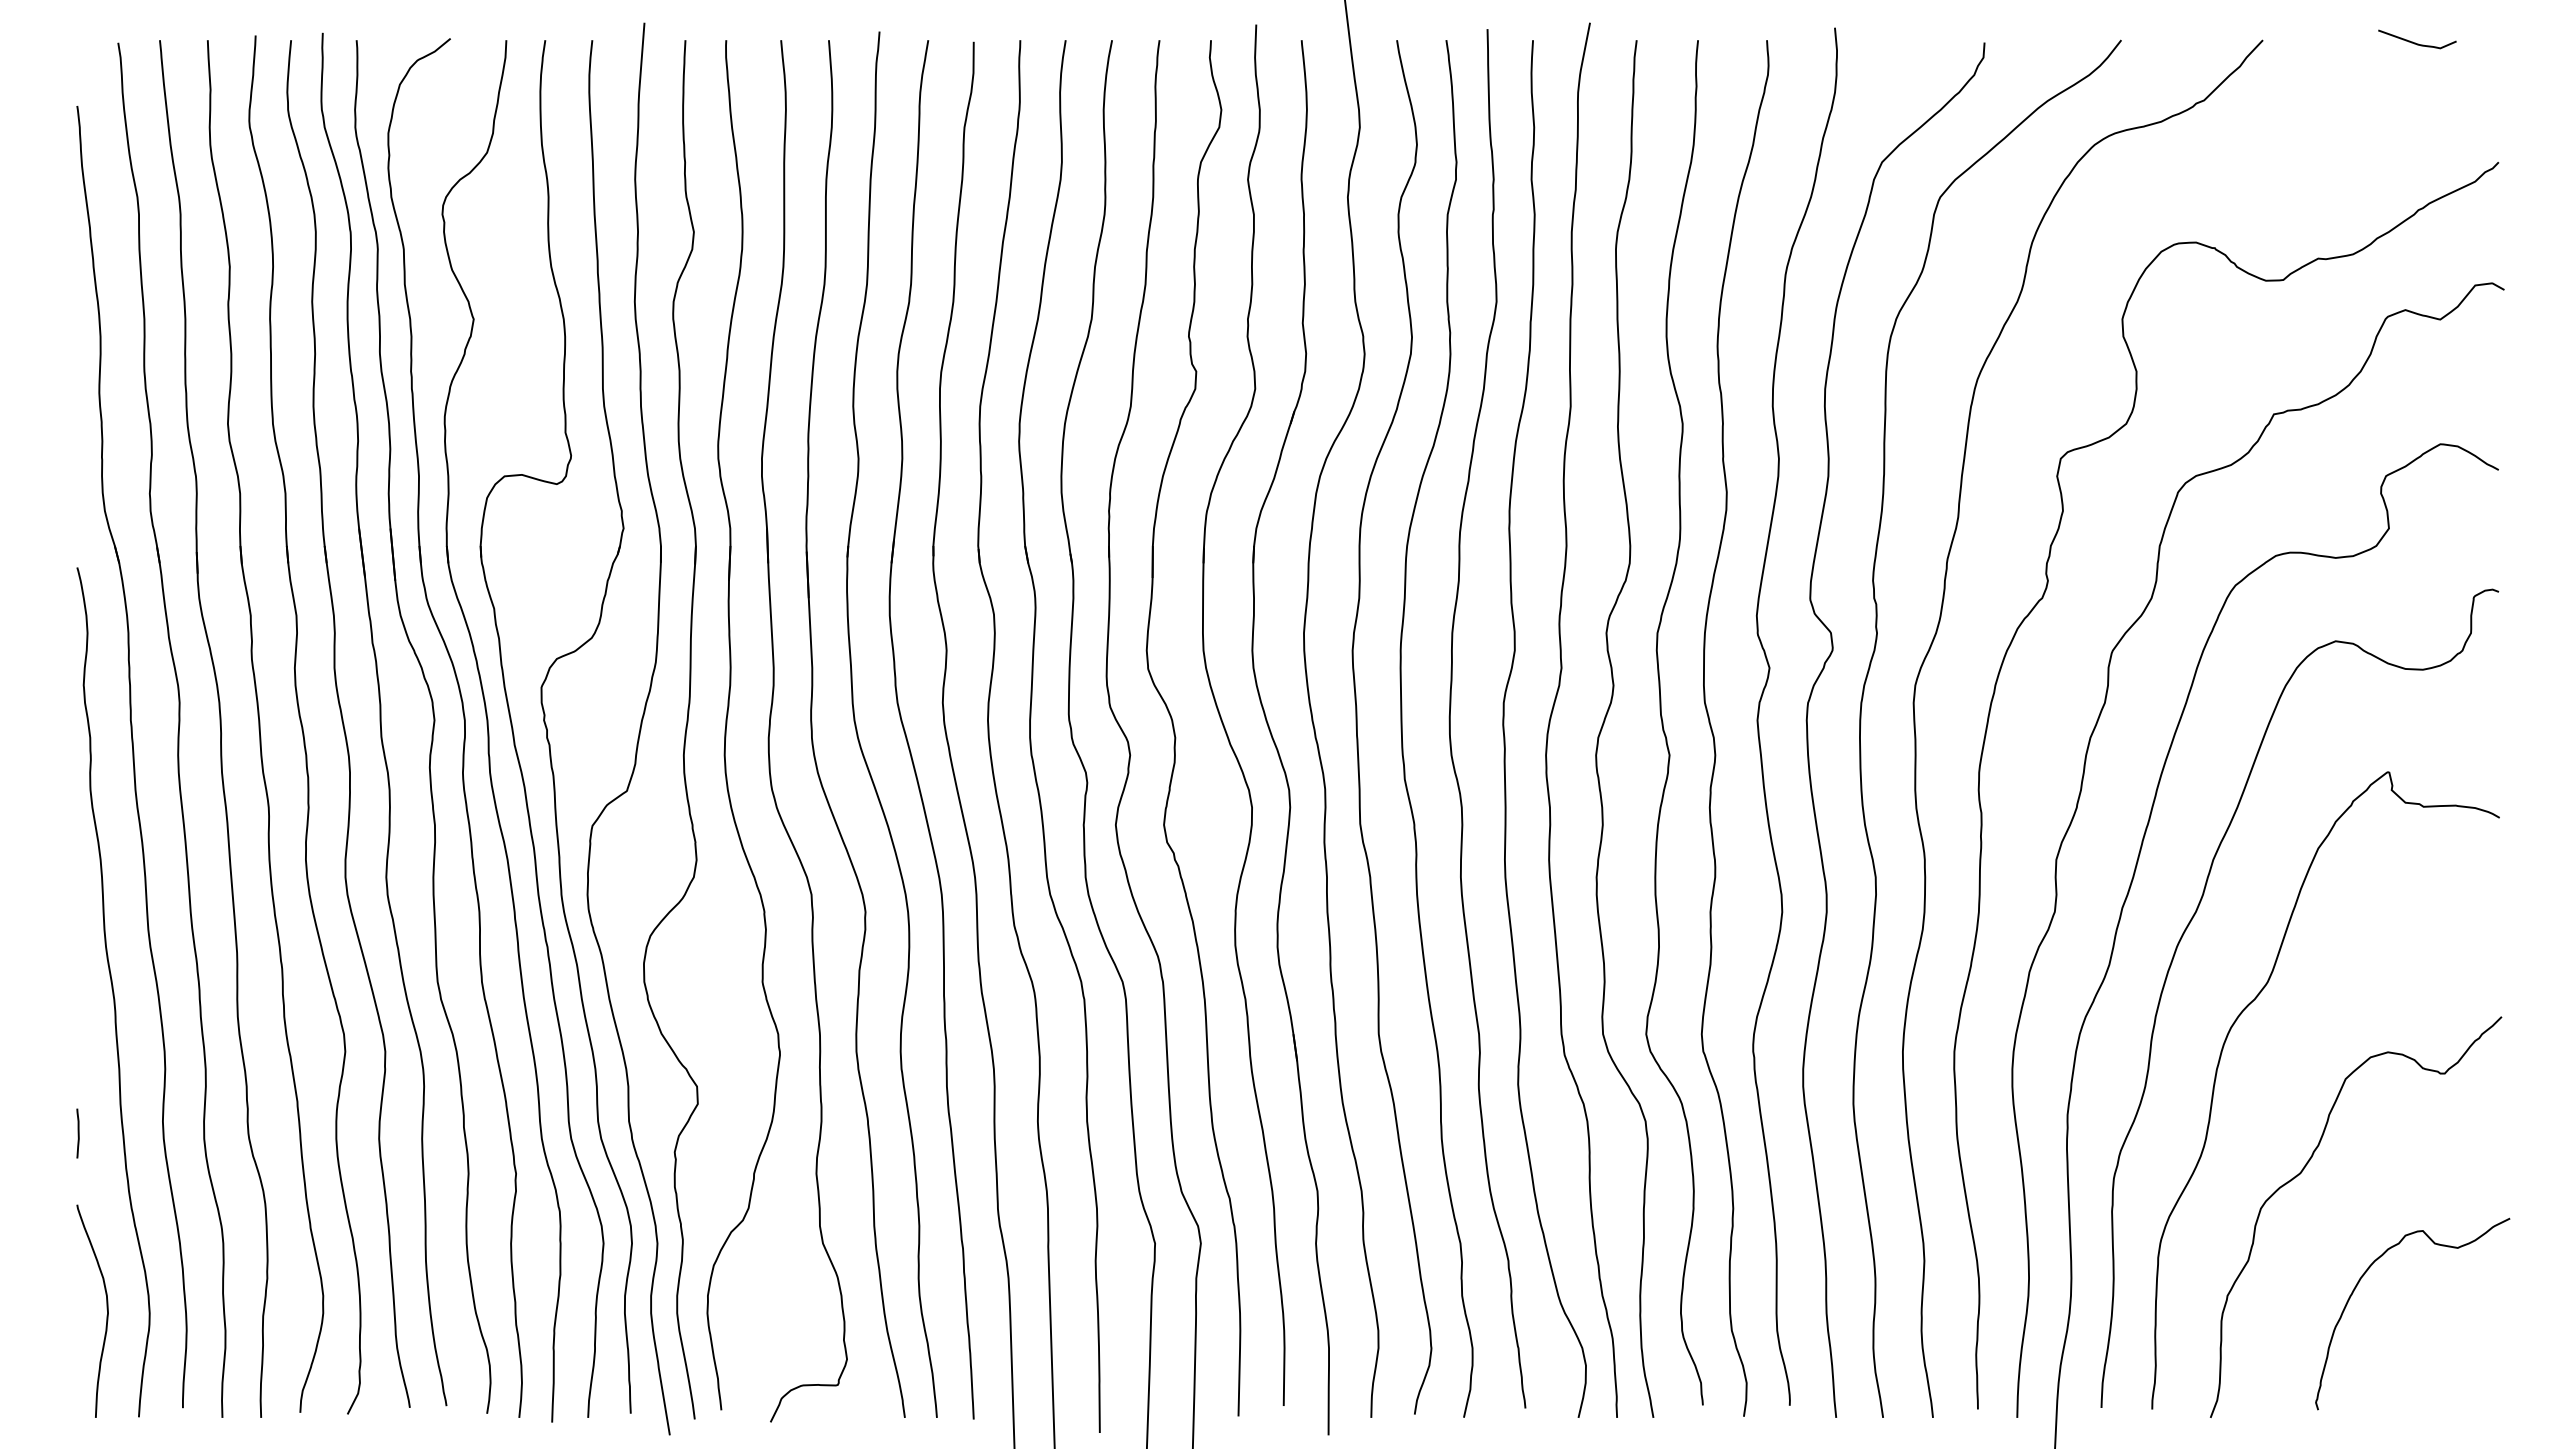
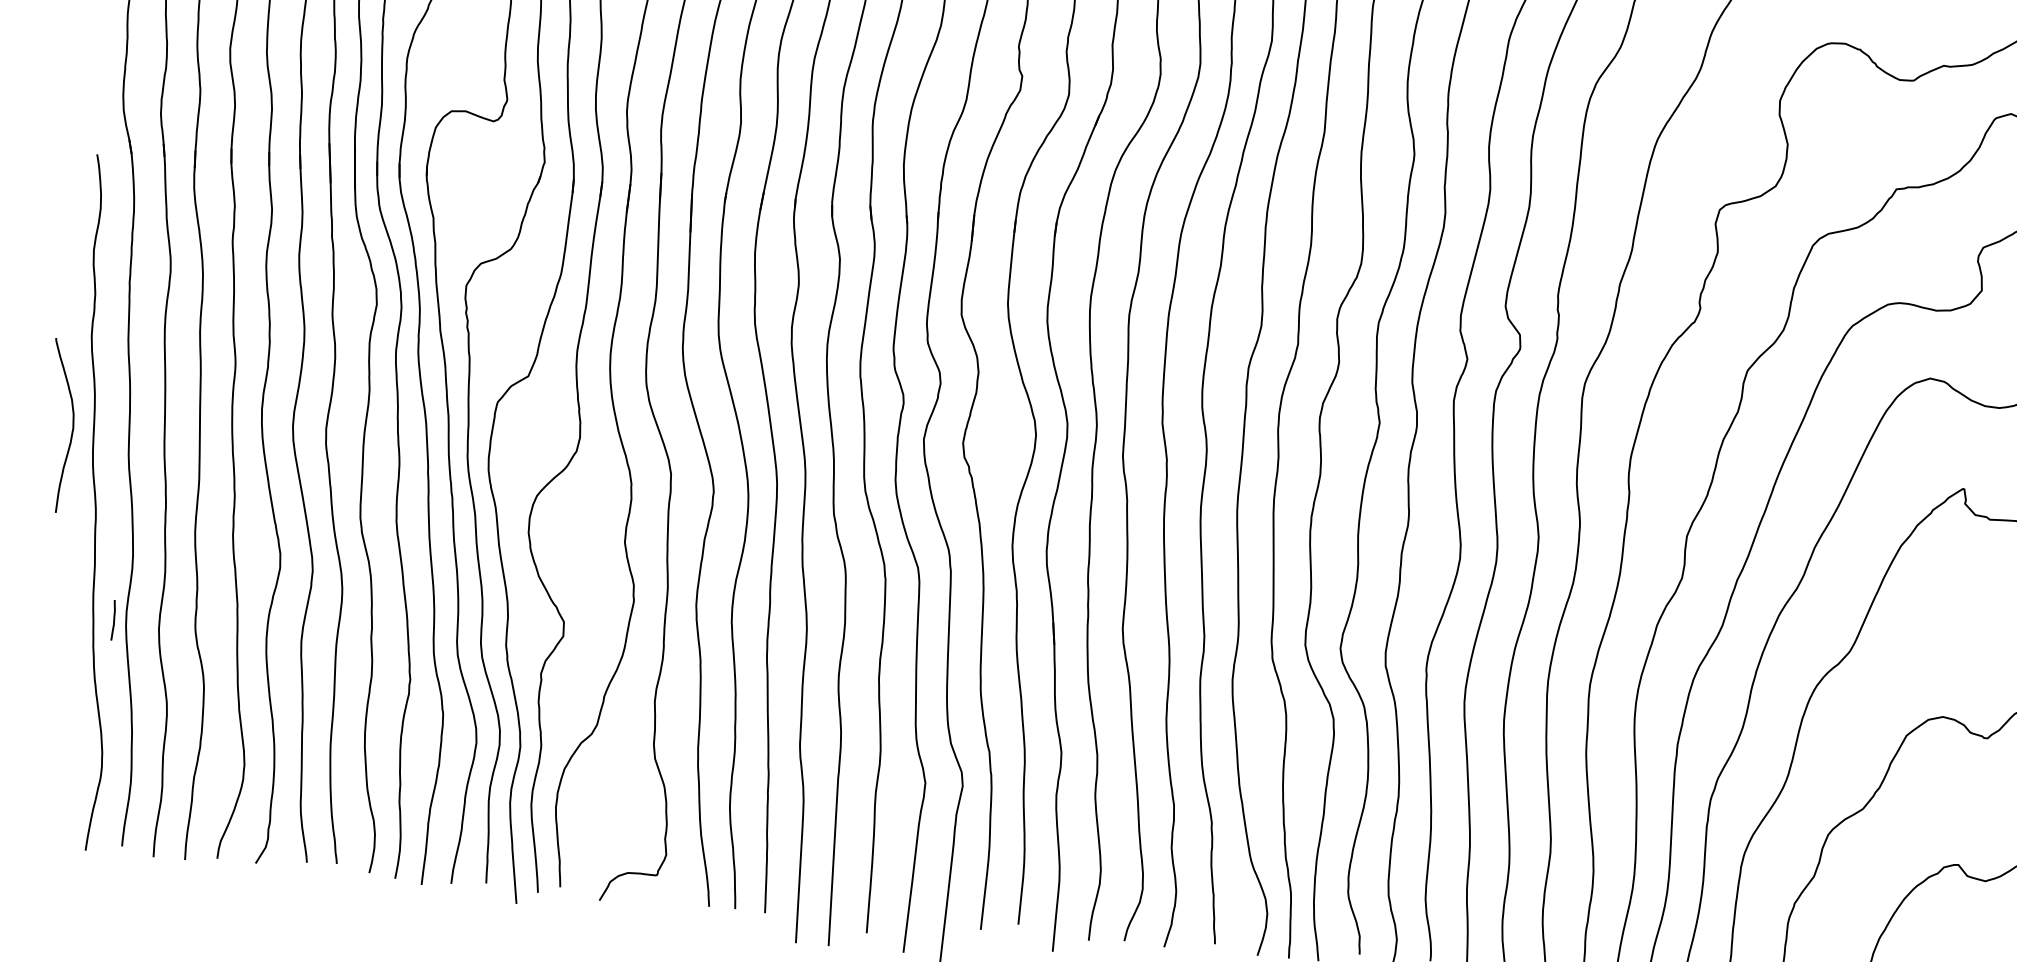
line: (77, 1133) -> (113, 620), moved
curve: (106, 1309) -> (72, 425), moved

